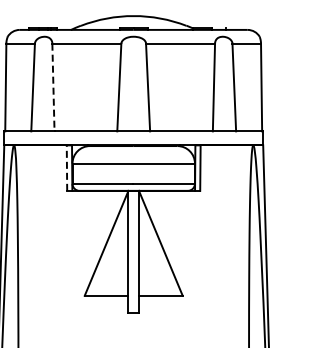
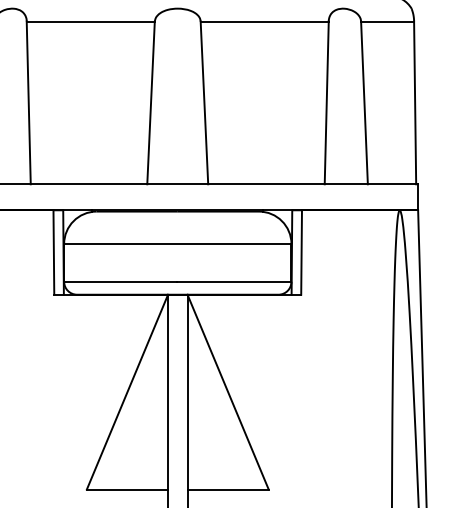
line: (53, 87) -> (28, 102), dashed -> solid
line: (66, 168) -> (52, 253), dashed -> solid

